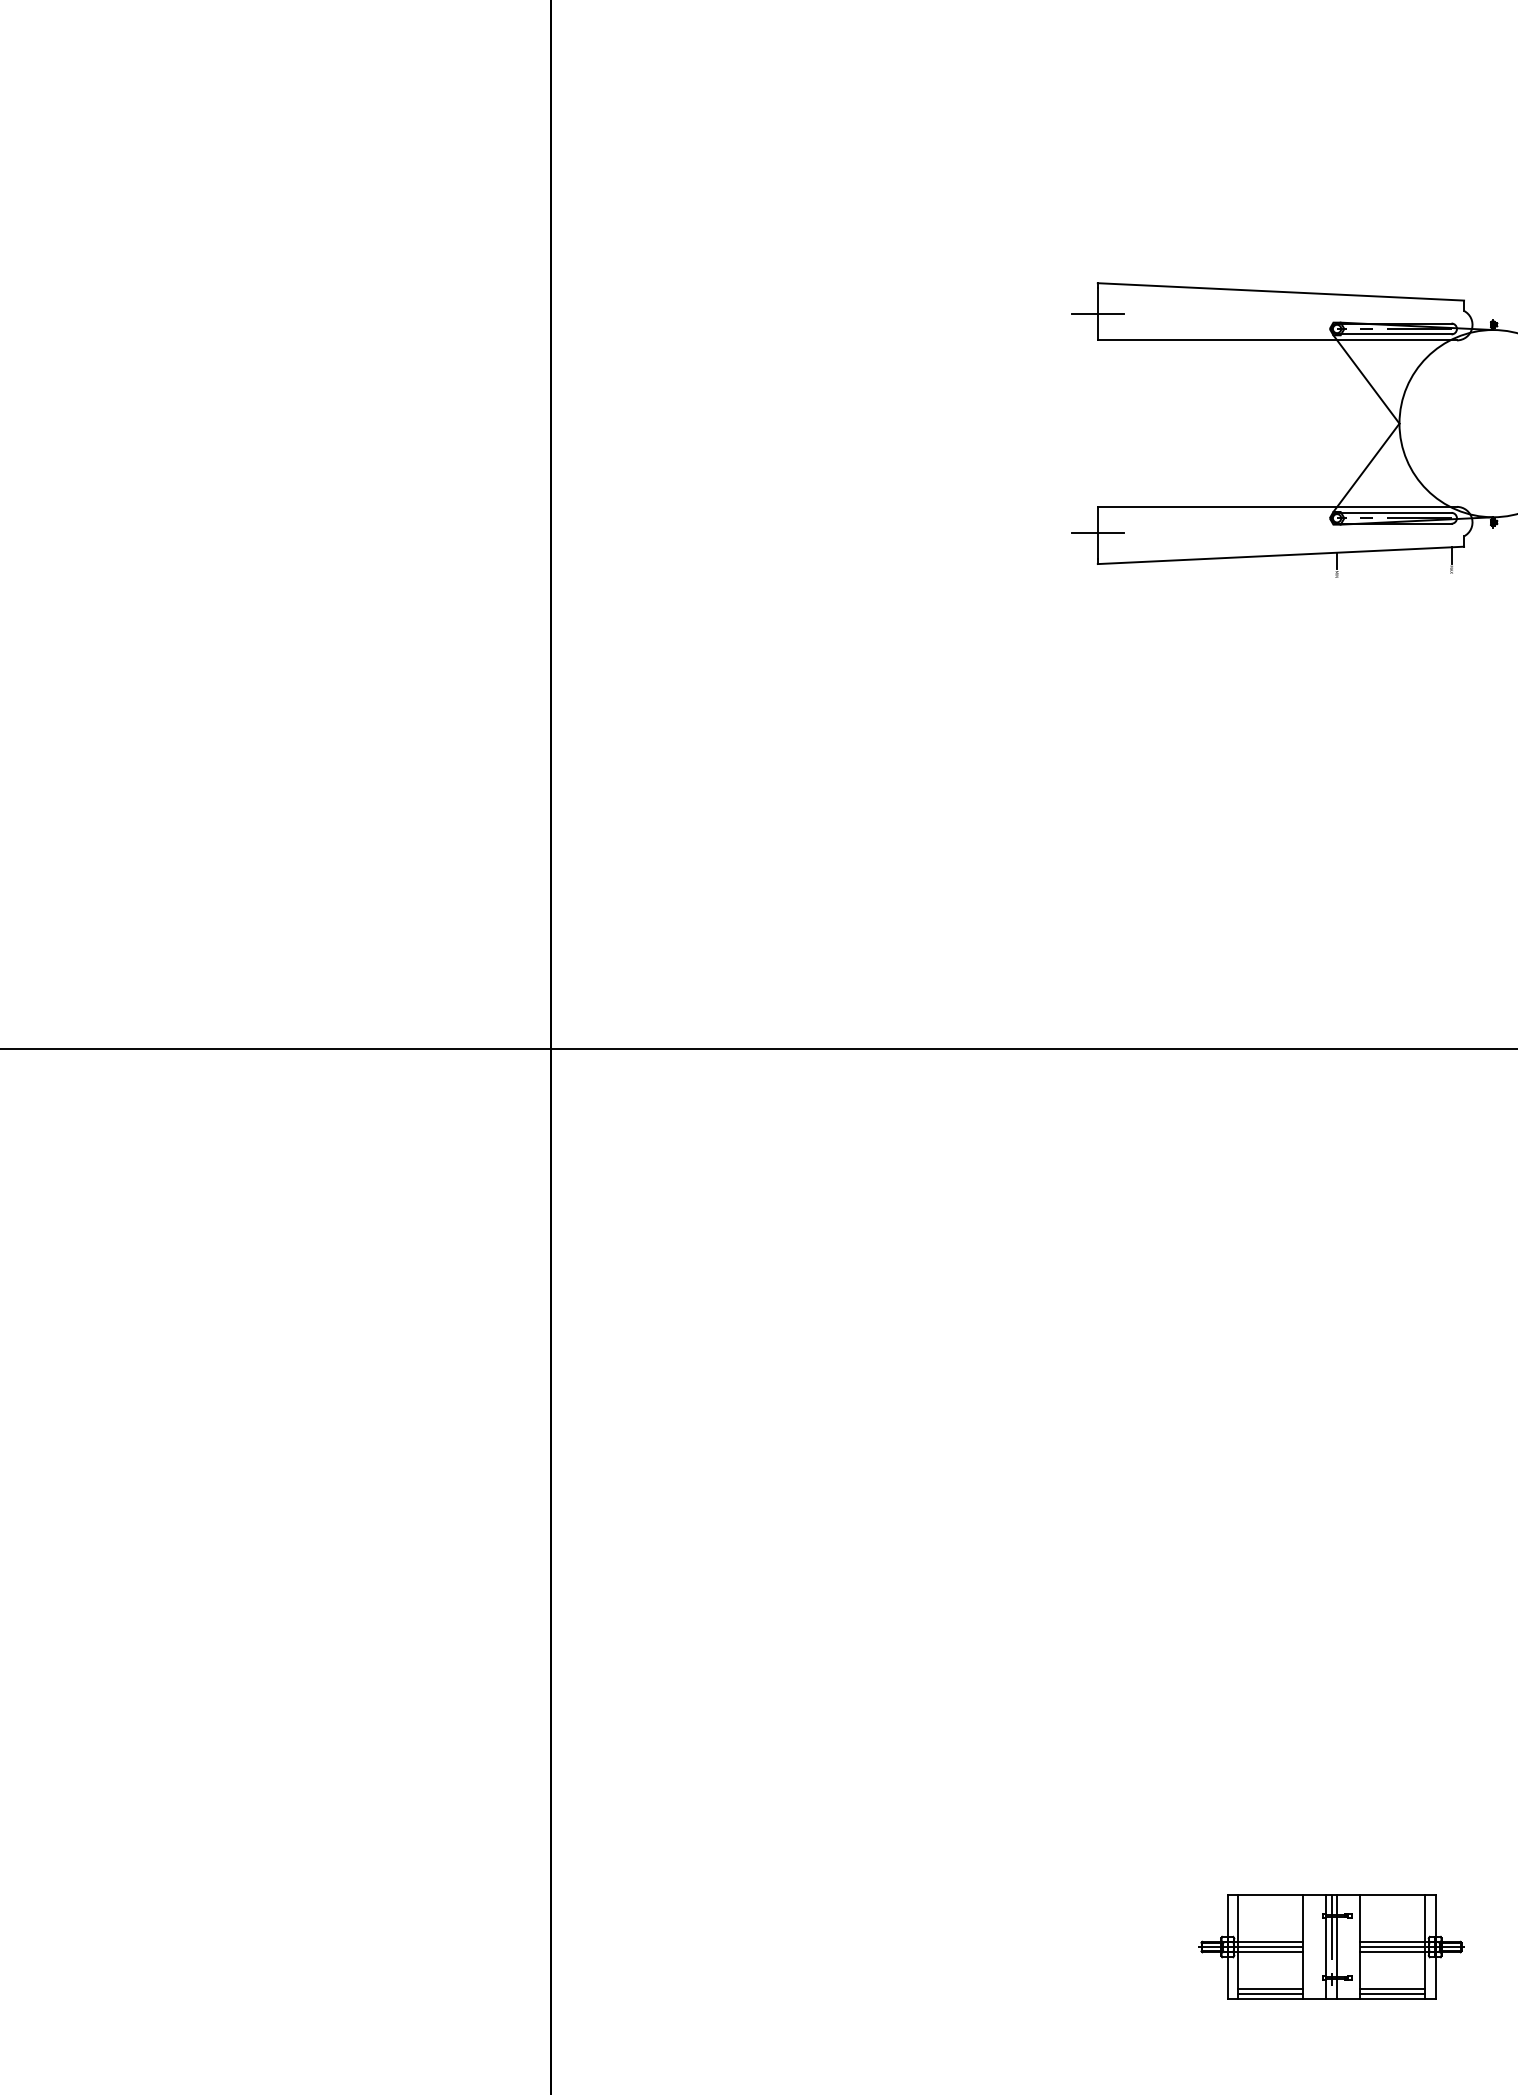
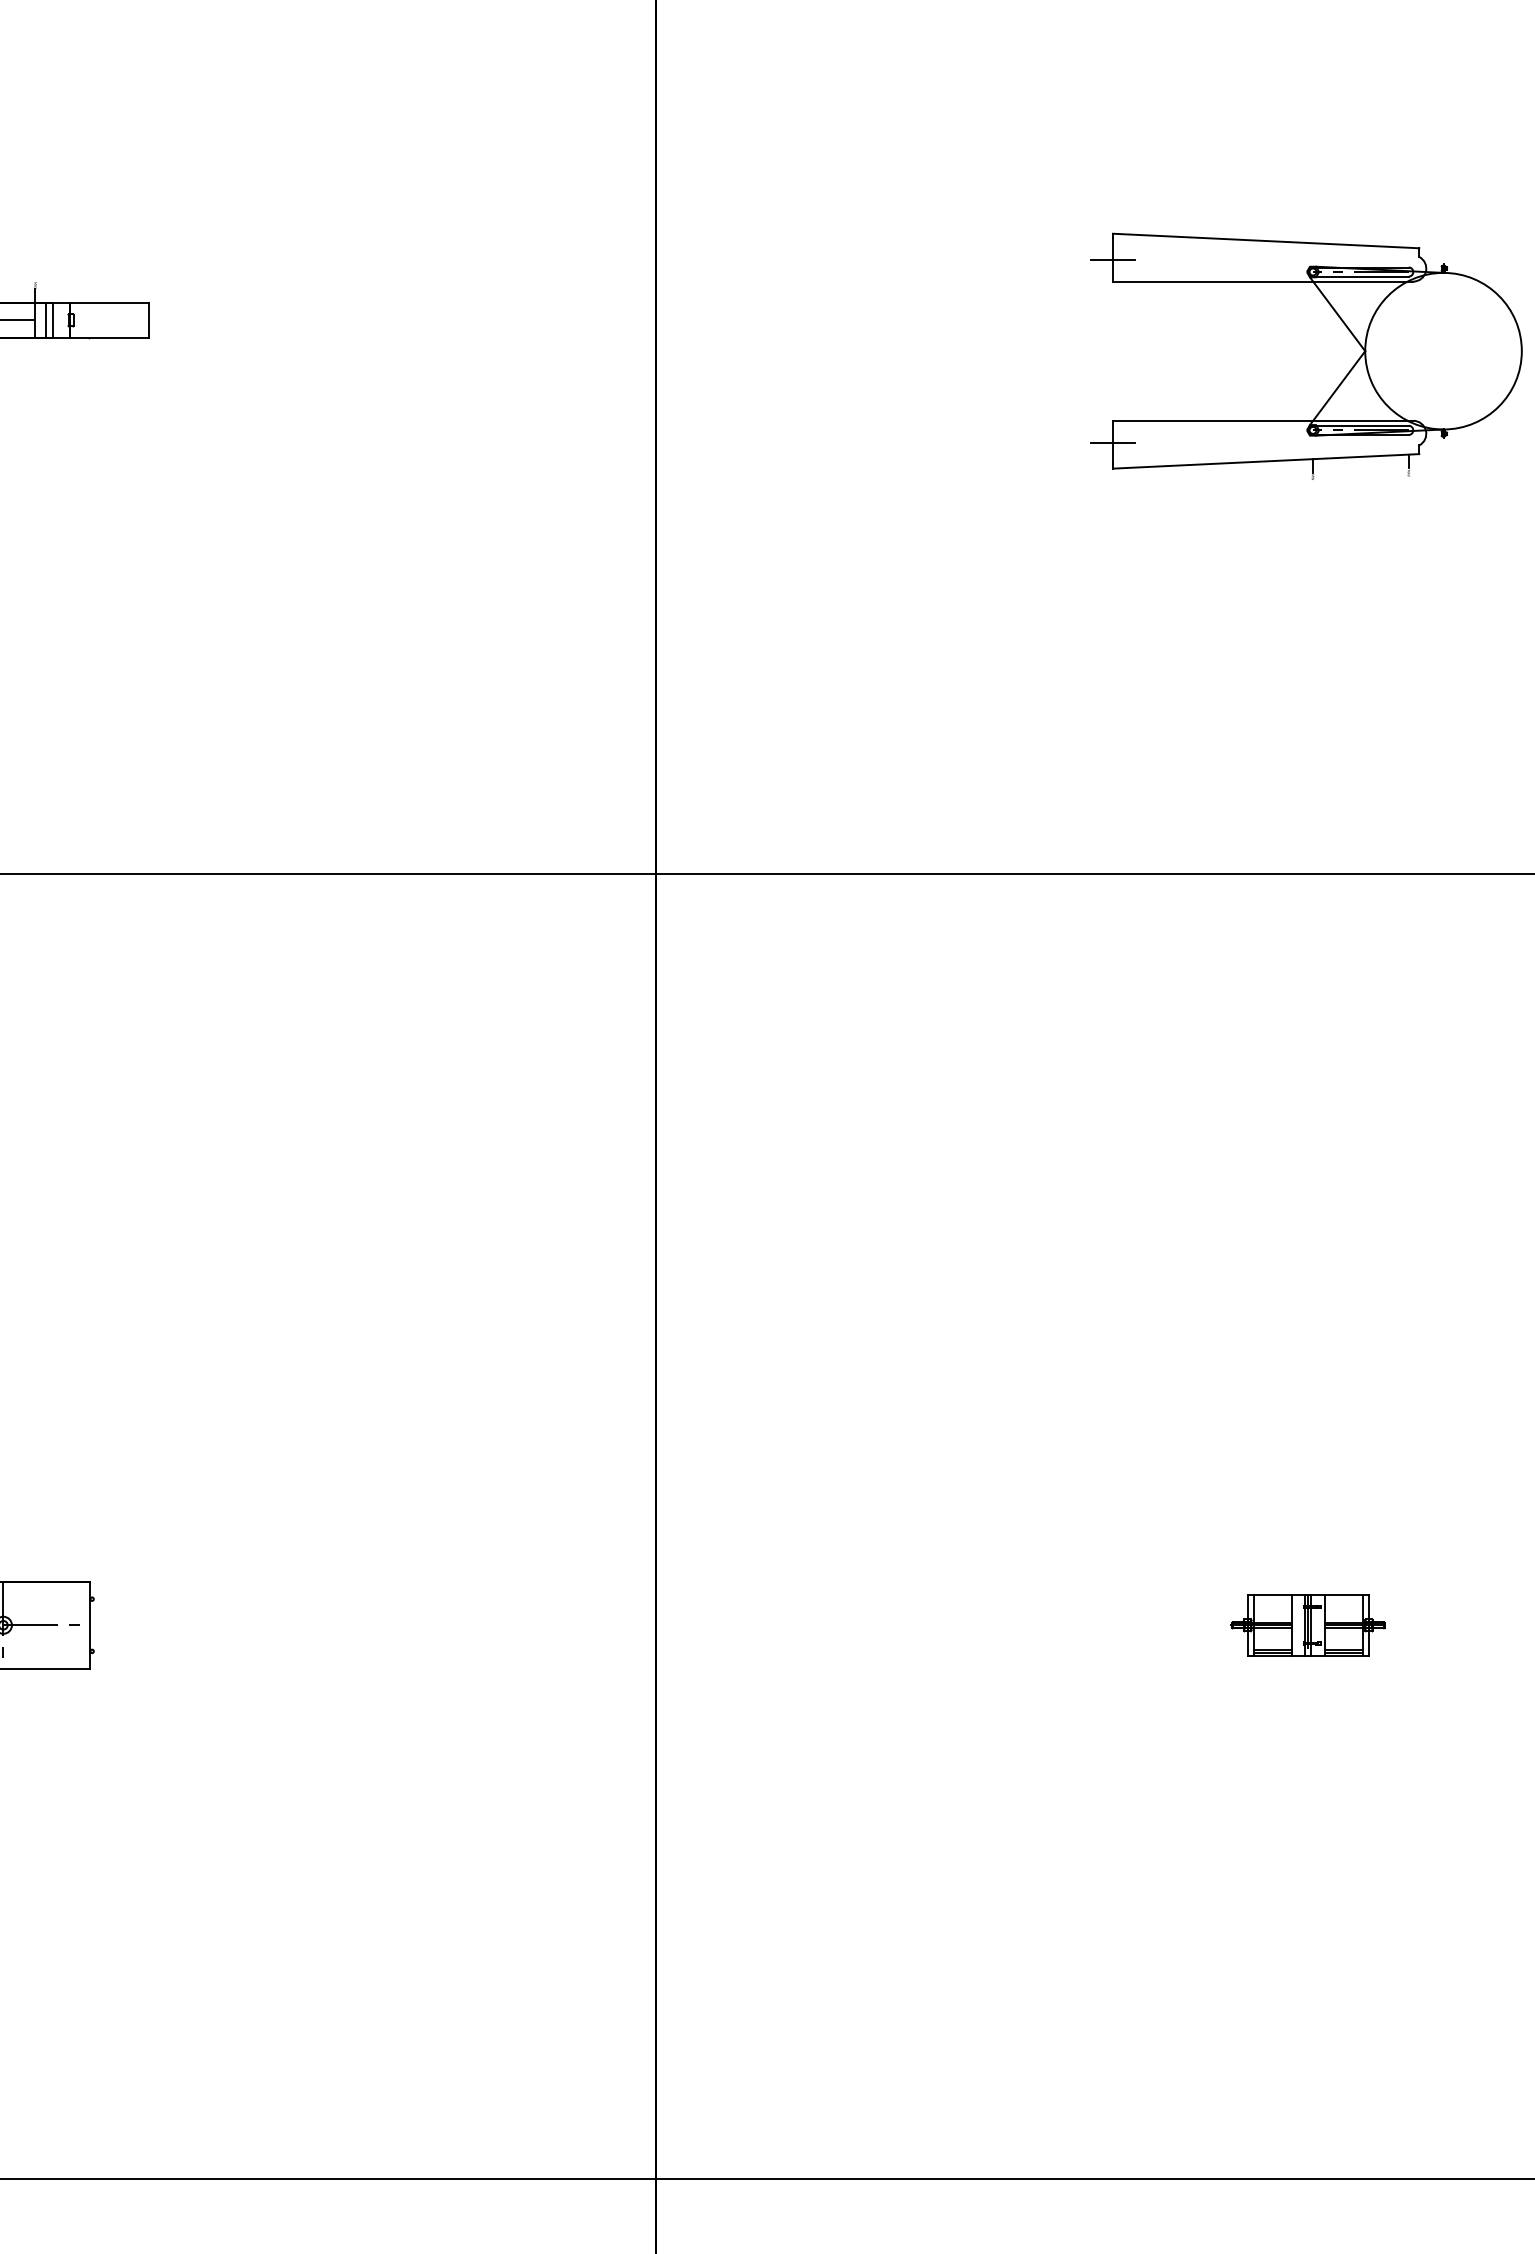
part: (1331, 1947) -> (1308, 1625), size x0.7

